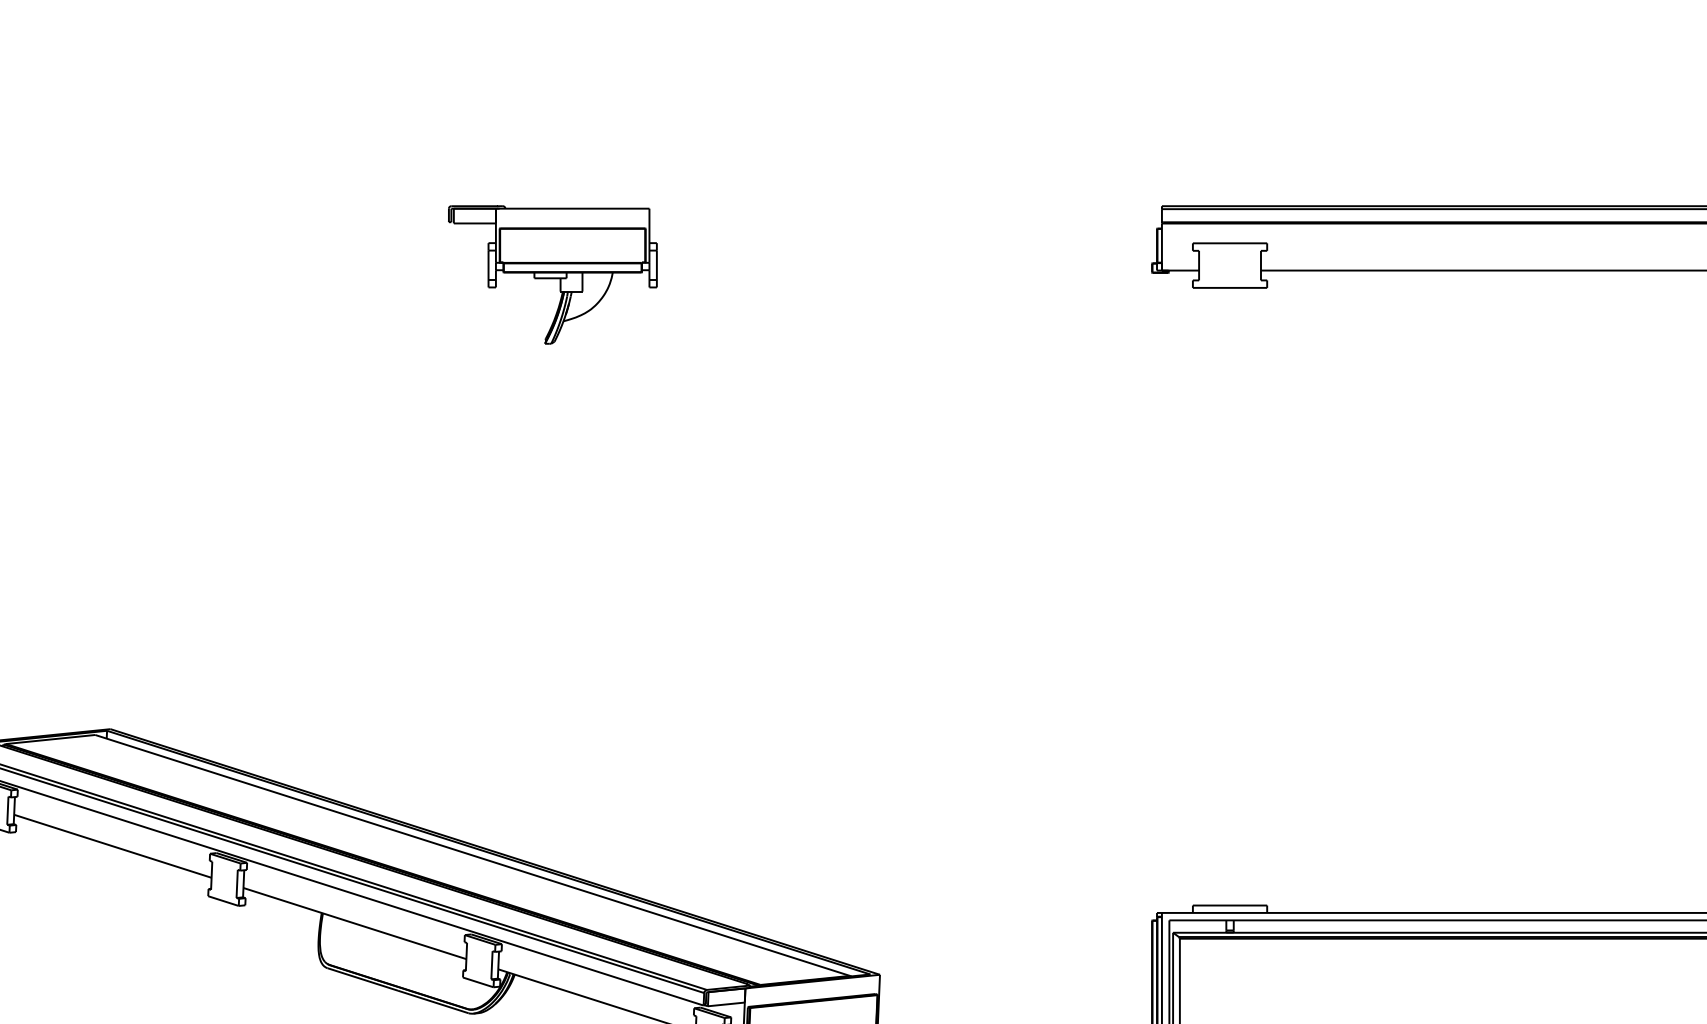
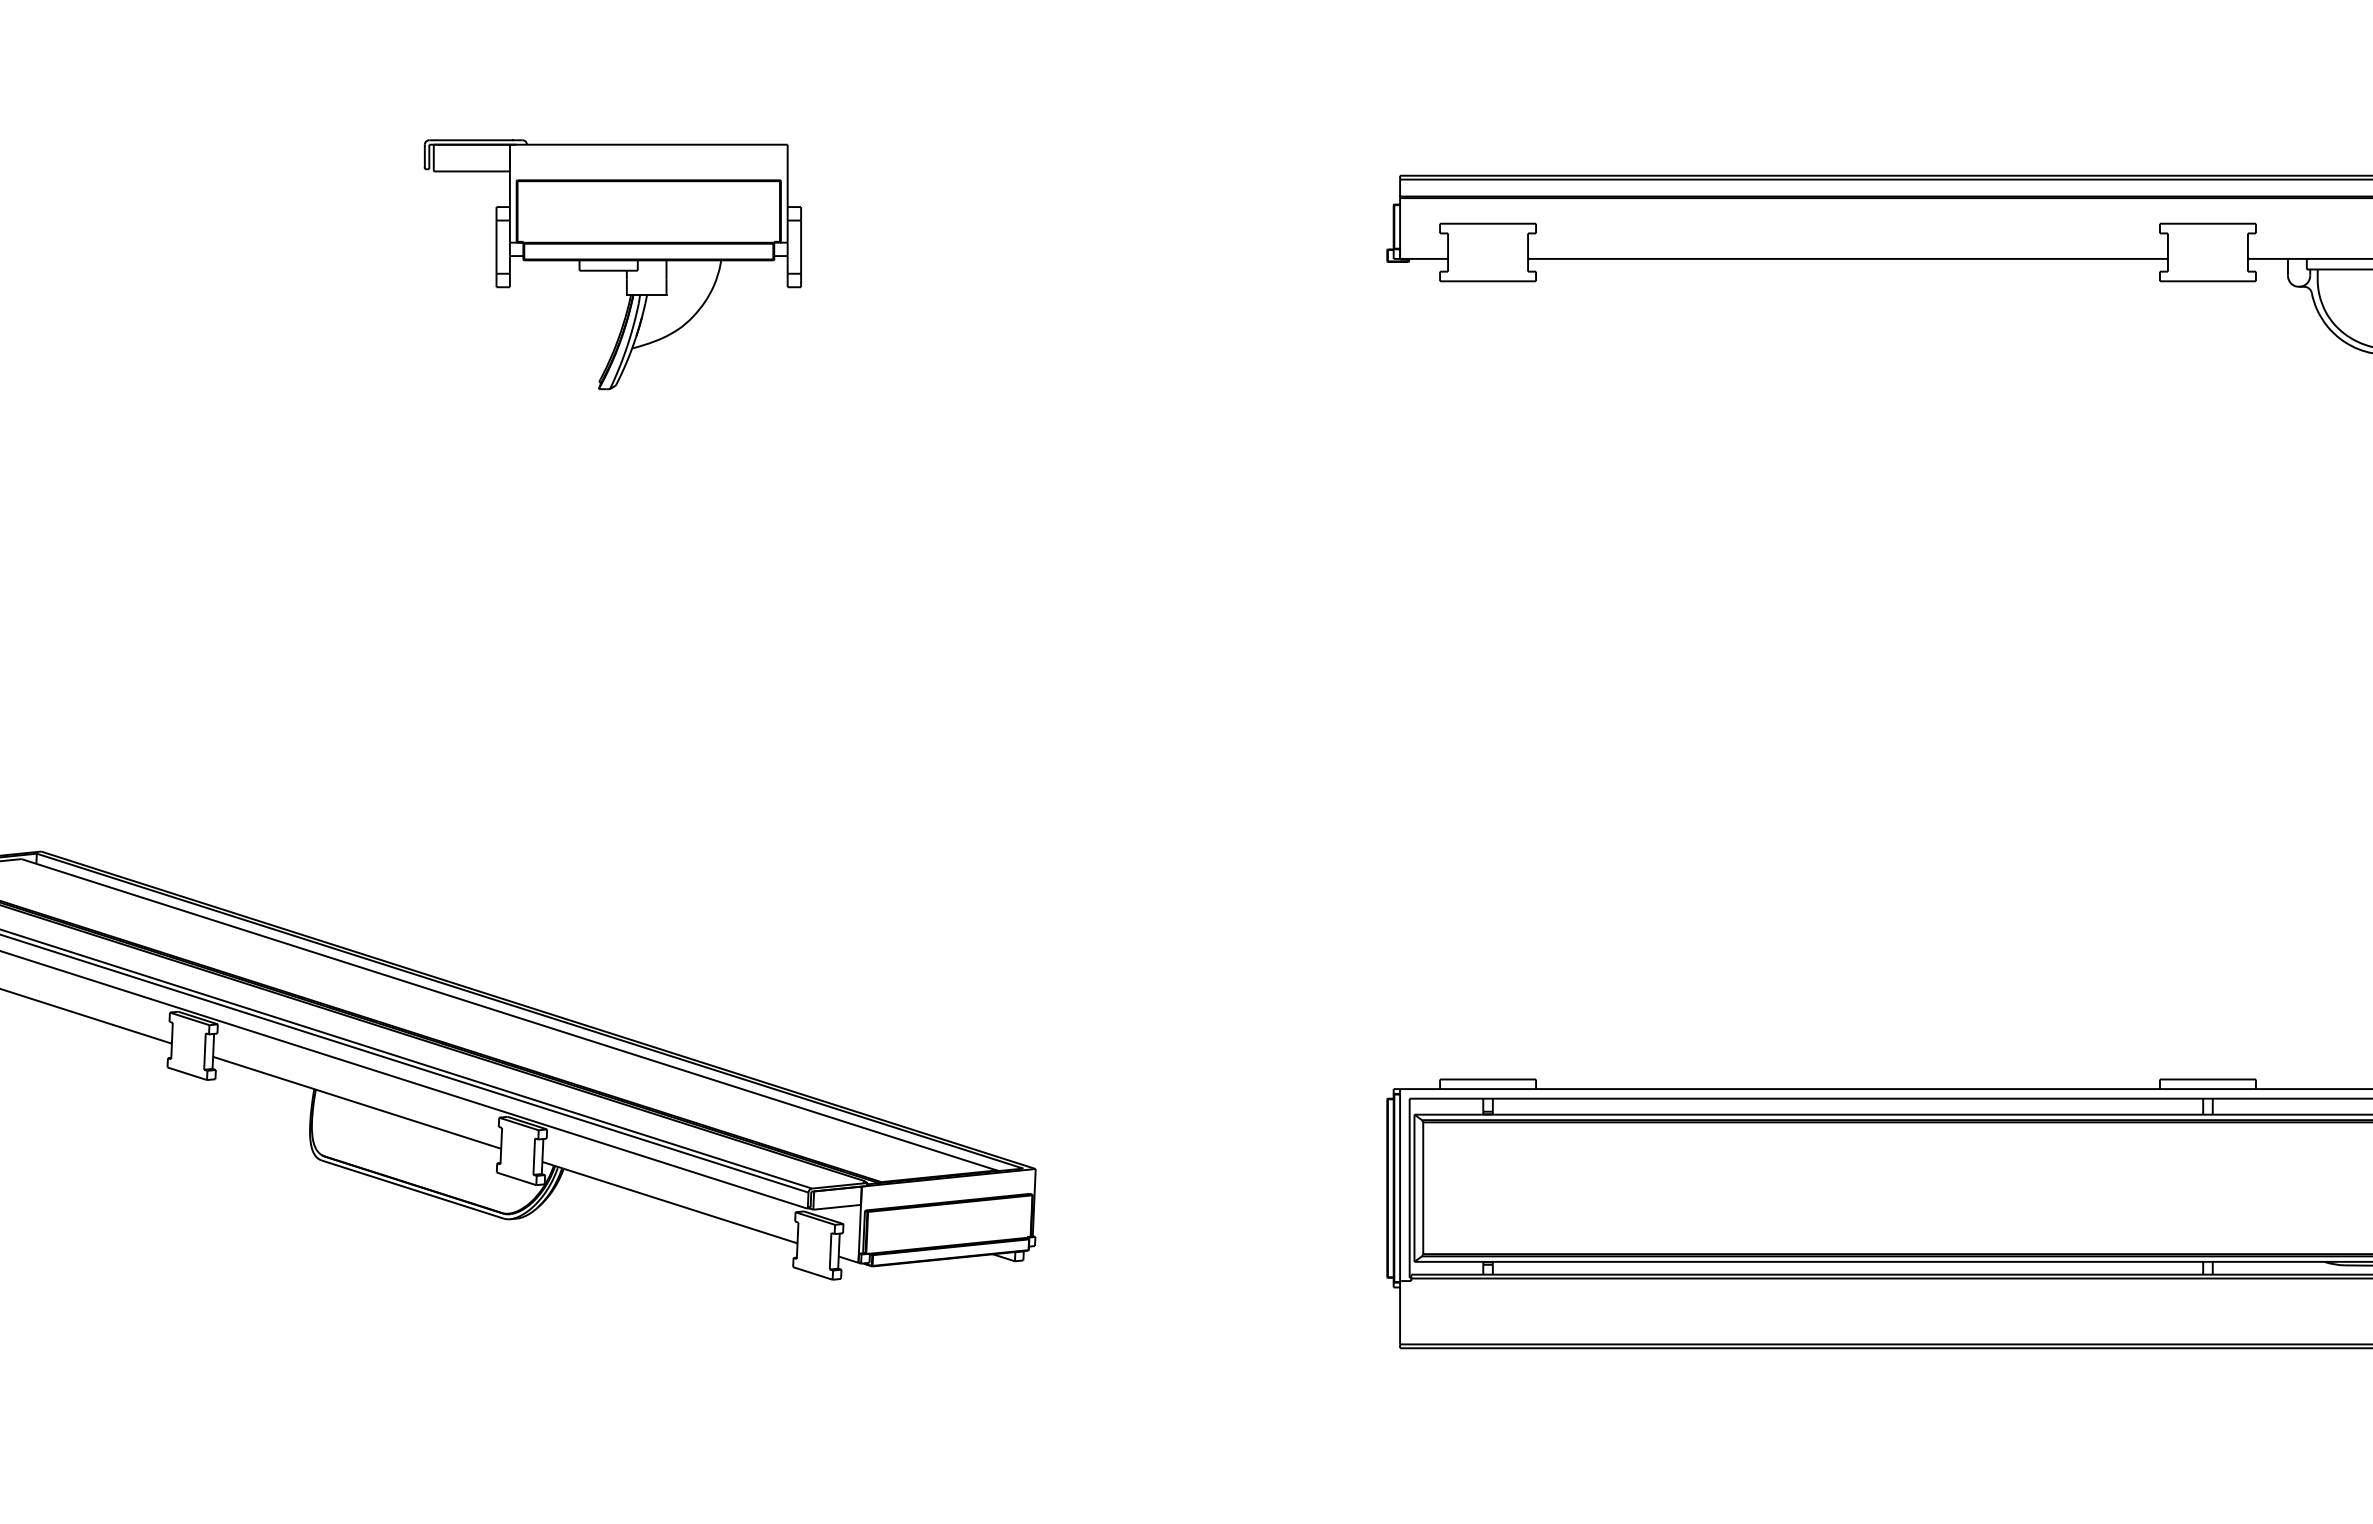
part: (552, 274) -> (612, 264), size x1.4

